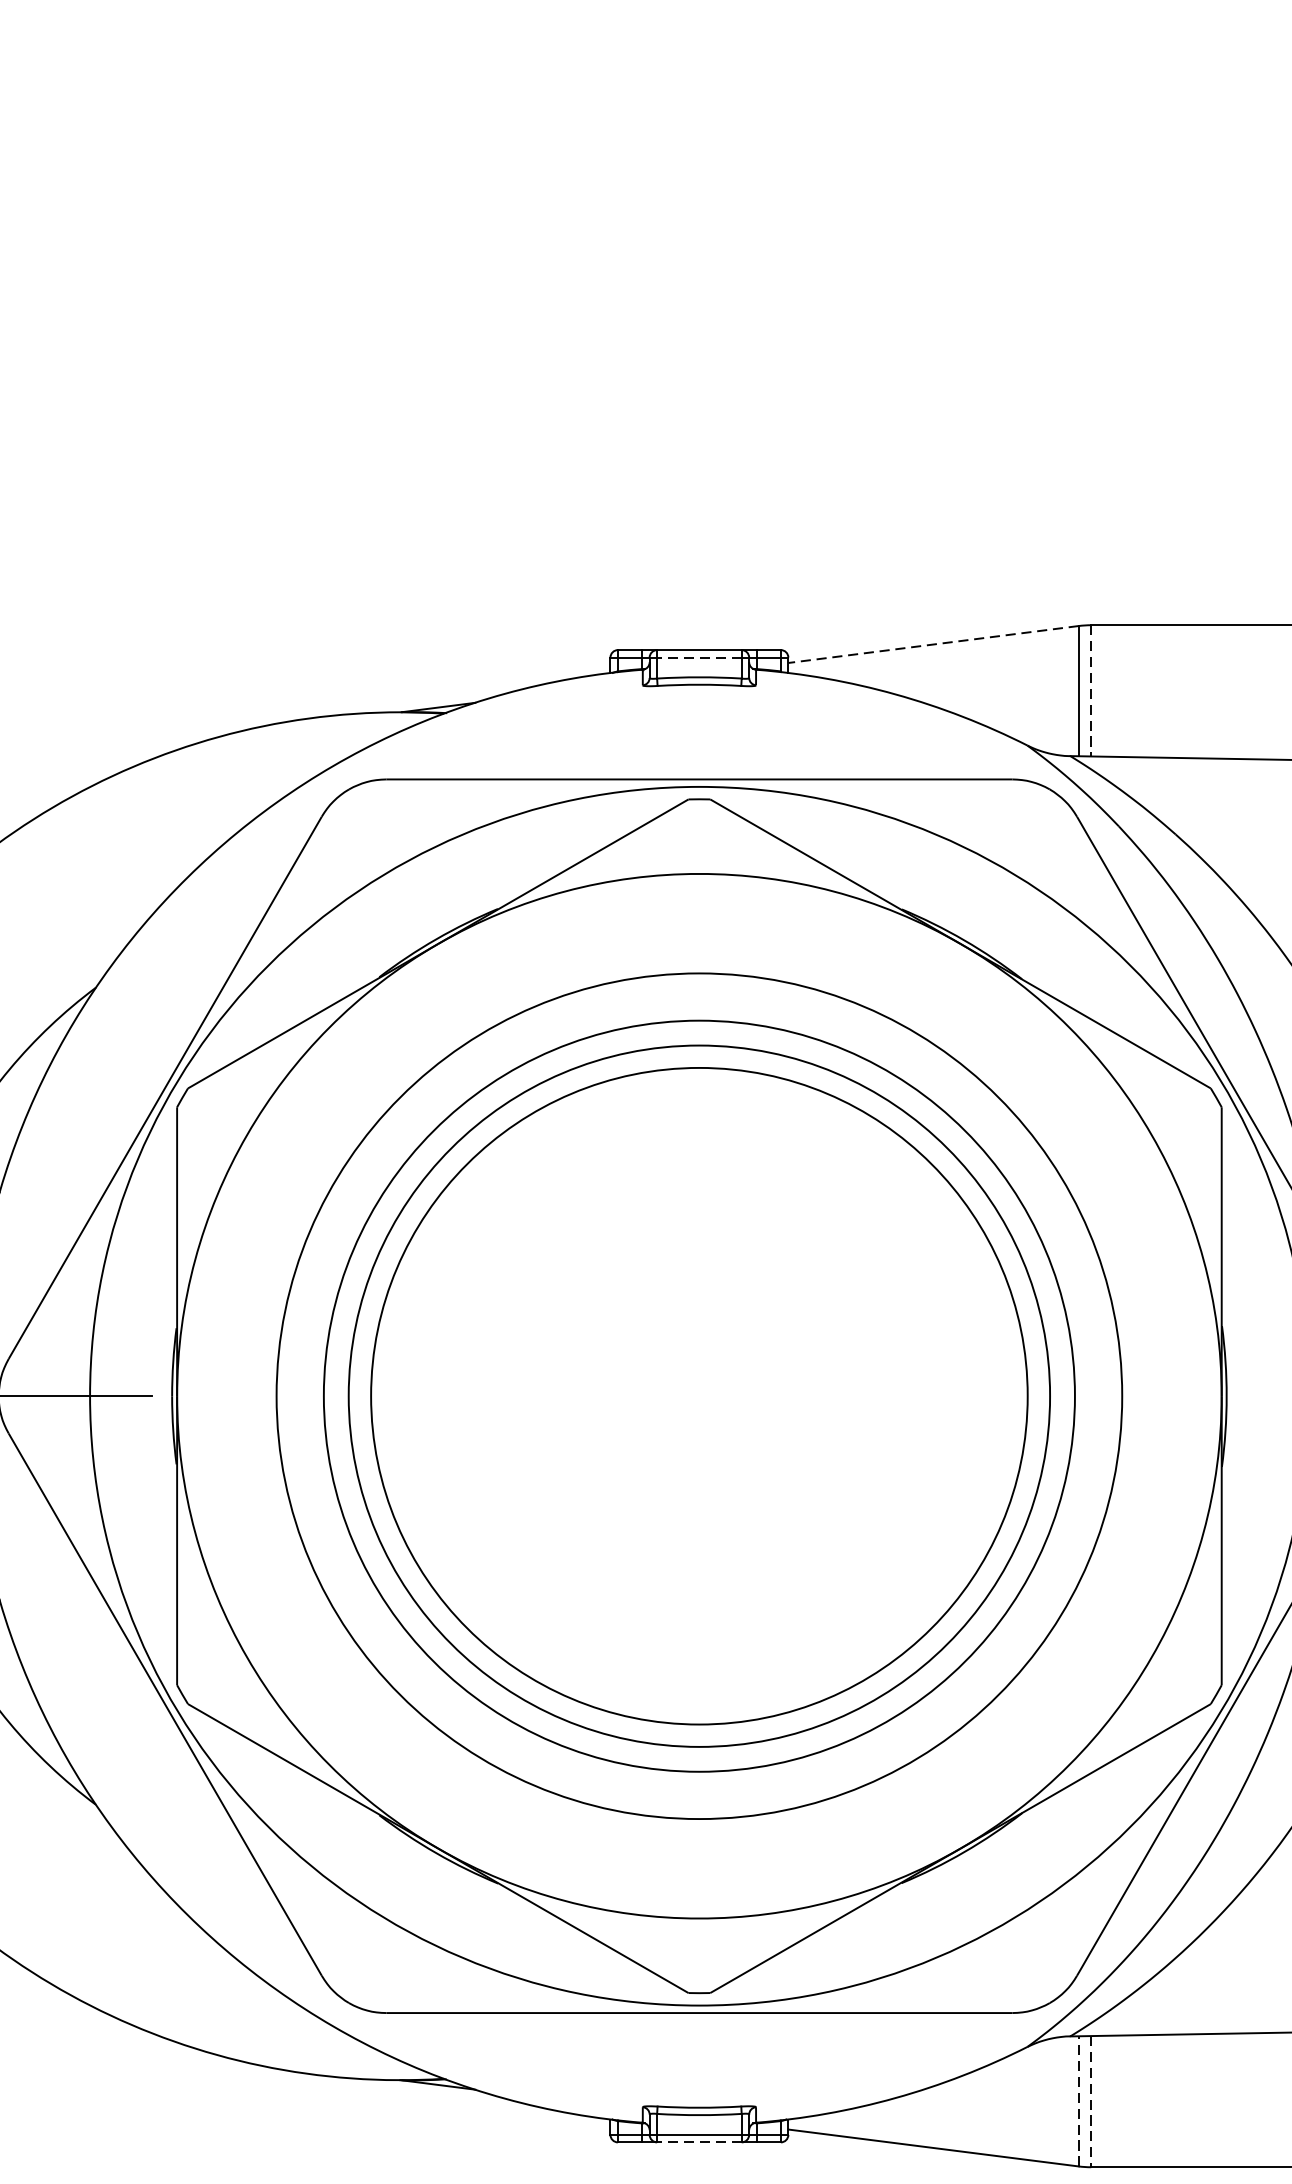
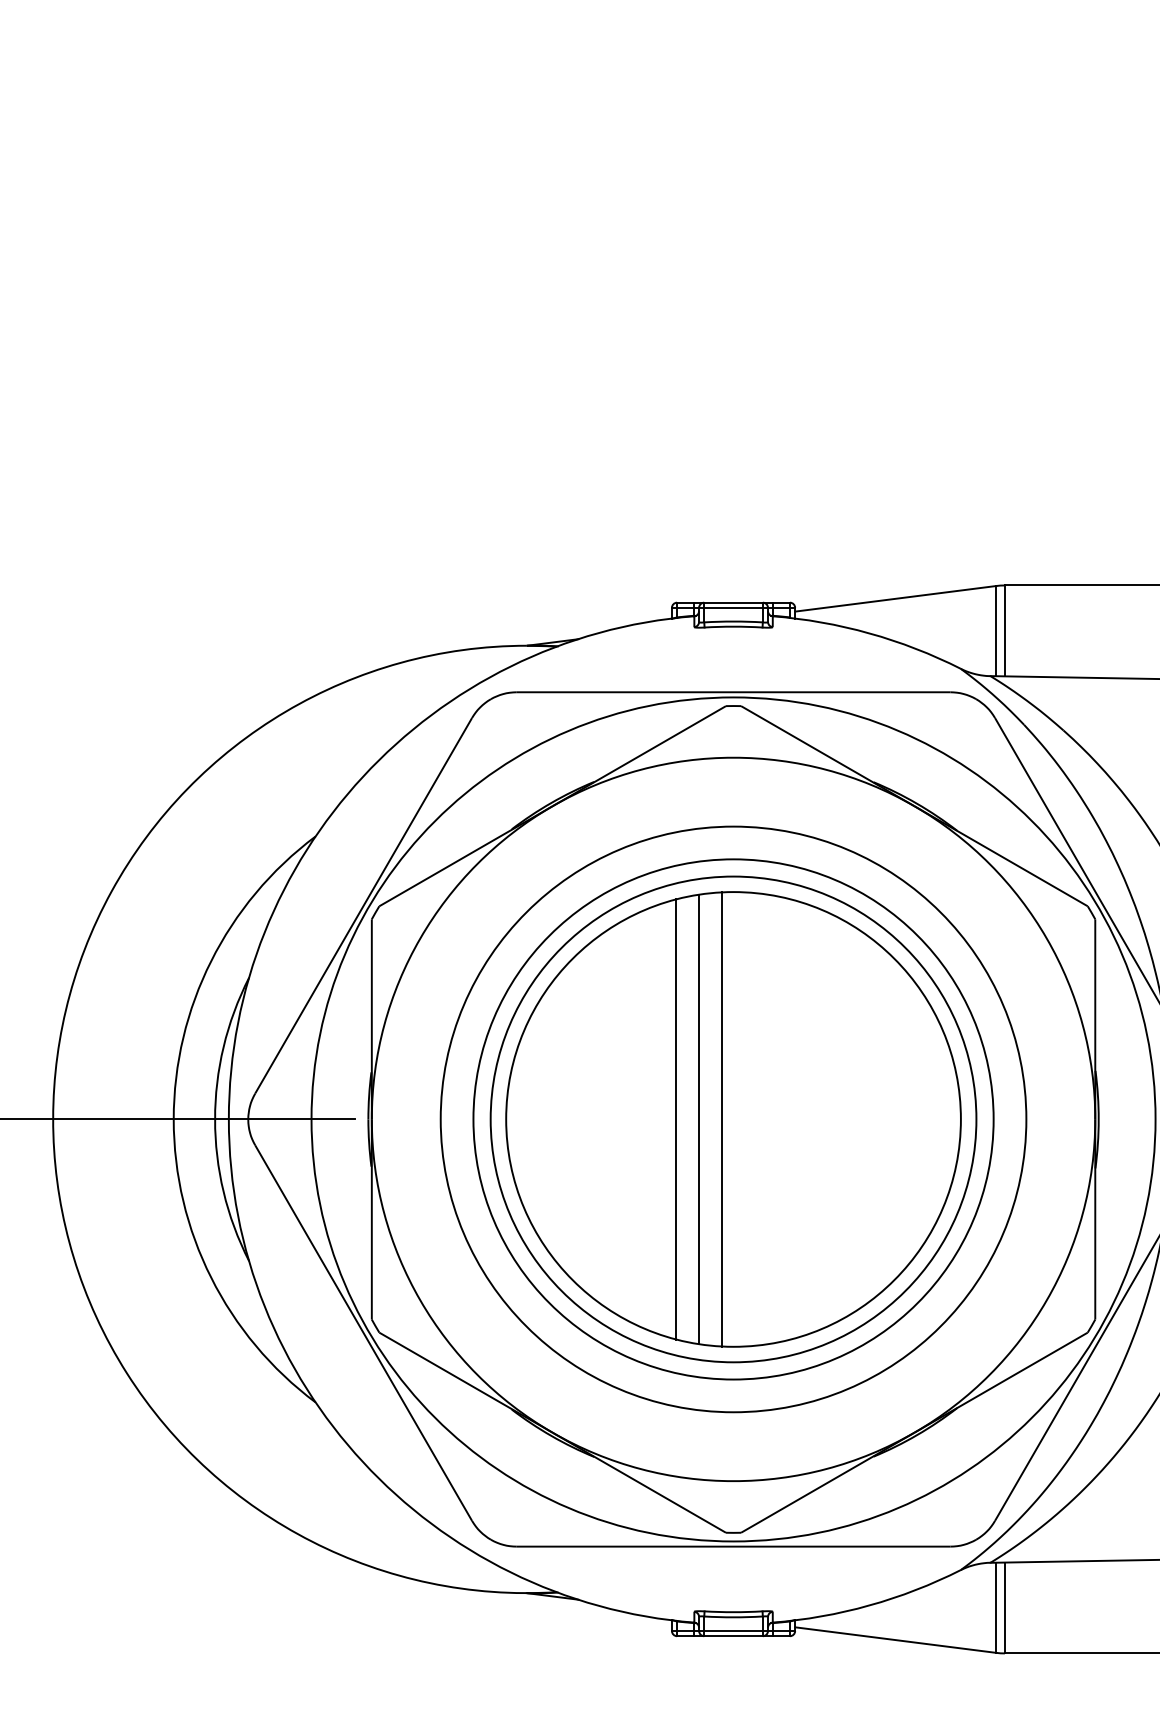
line: (933, 644) -> (895, 598), dashed -> solid
line: (699, 657) -> (733, 607), dashed -> solid
line: (1090, 691) -> (1004, 631), dashed -> solid
line: (617, 1396) -> (676, 1119), added
line: (650, 1396) -> (699, 1119), added
line: (682, 1396) -> (721, 1119), added
line: (1079, 2100) -> (996, 1607), dashed -> solid
line: (1090, 2102) -> (1004, 1608), dashed -> solid
line: (699, 2142) -> (733, 1636), dashed -> solid

